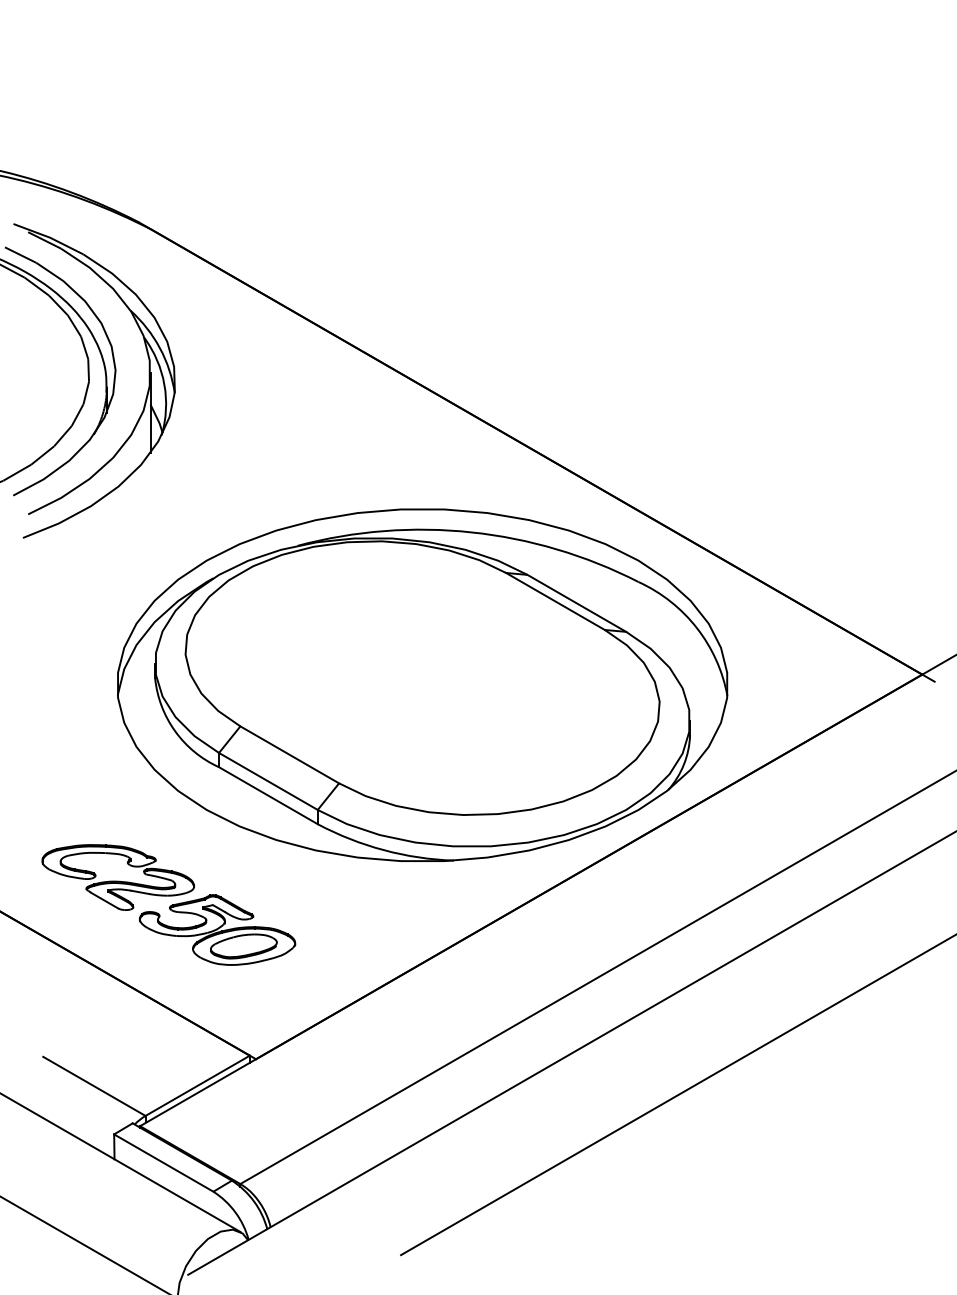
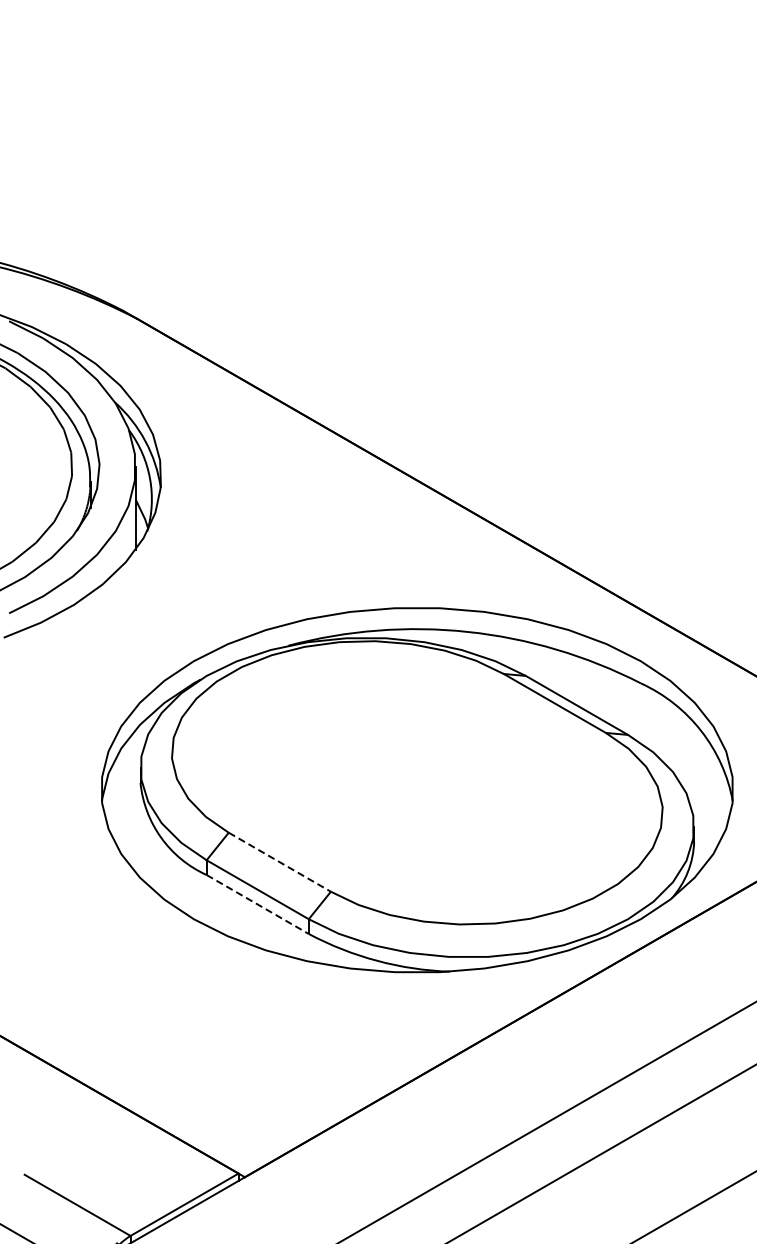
line: (289, 754) -> (279, 861), solid -> dashed
line: (268, 795) -> (257, 904), solid -> dashed
part: (168, 904) -> (154, 1017), removed

